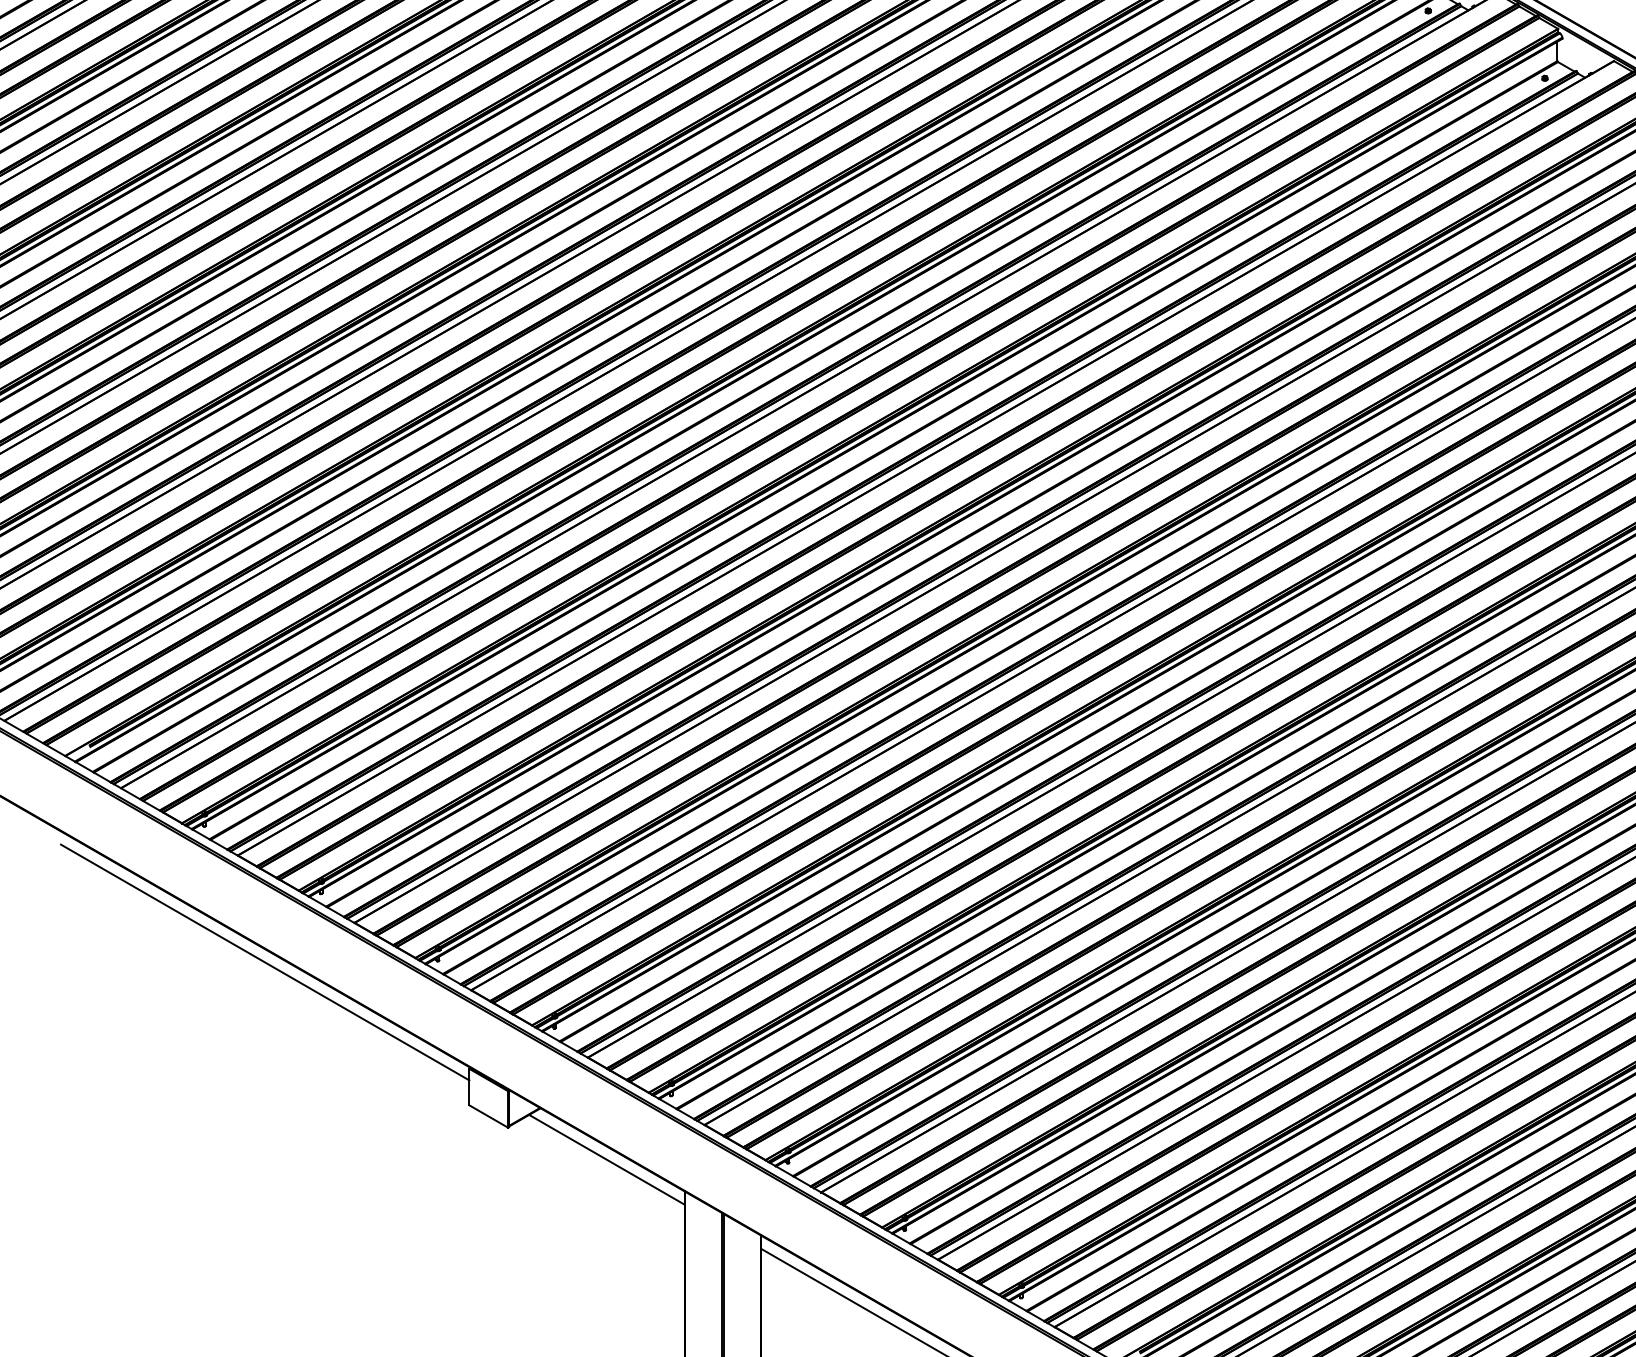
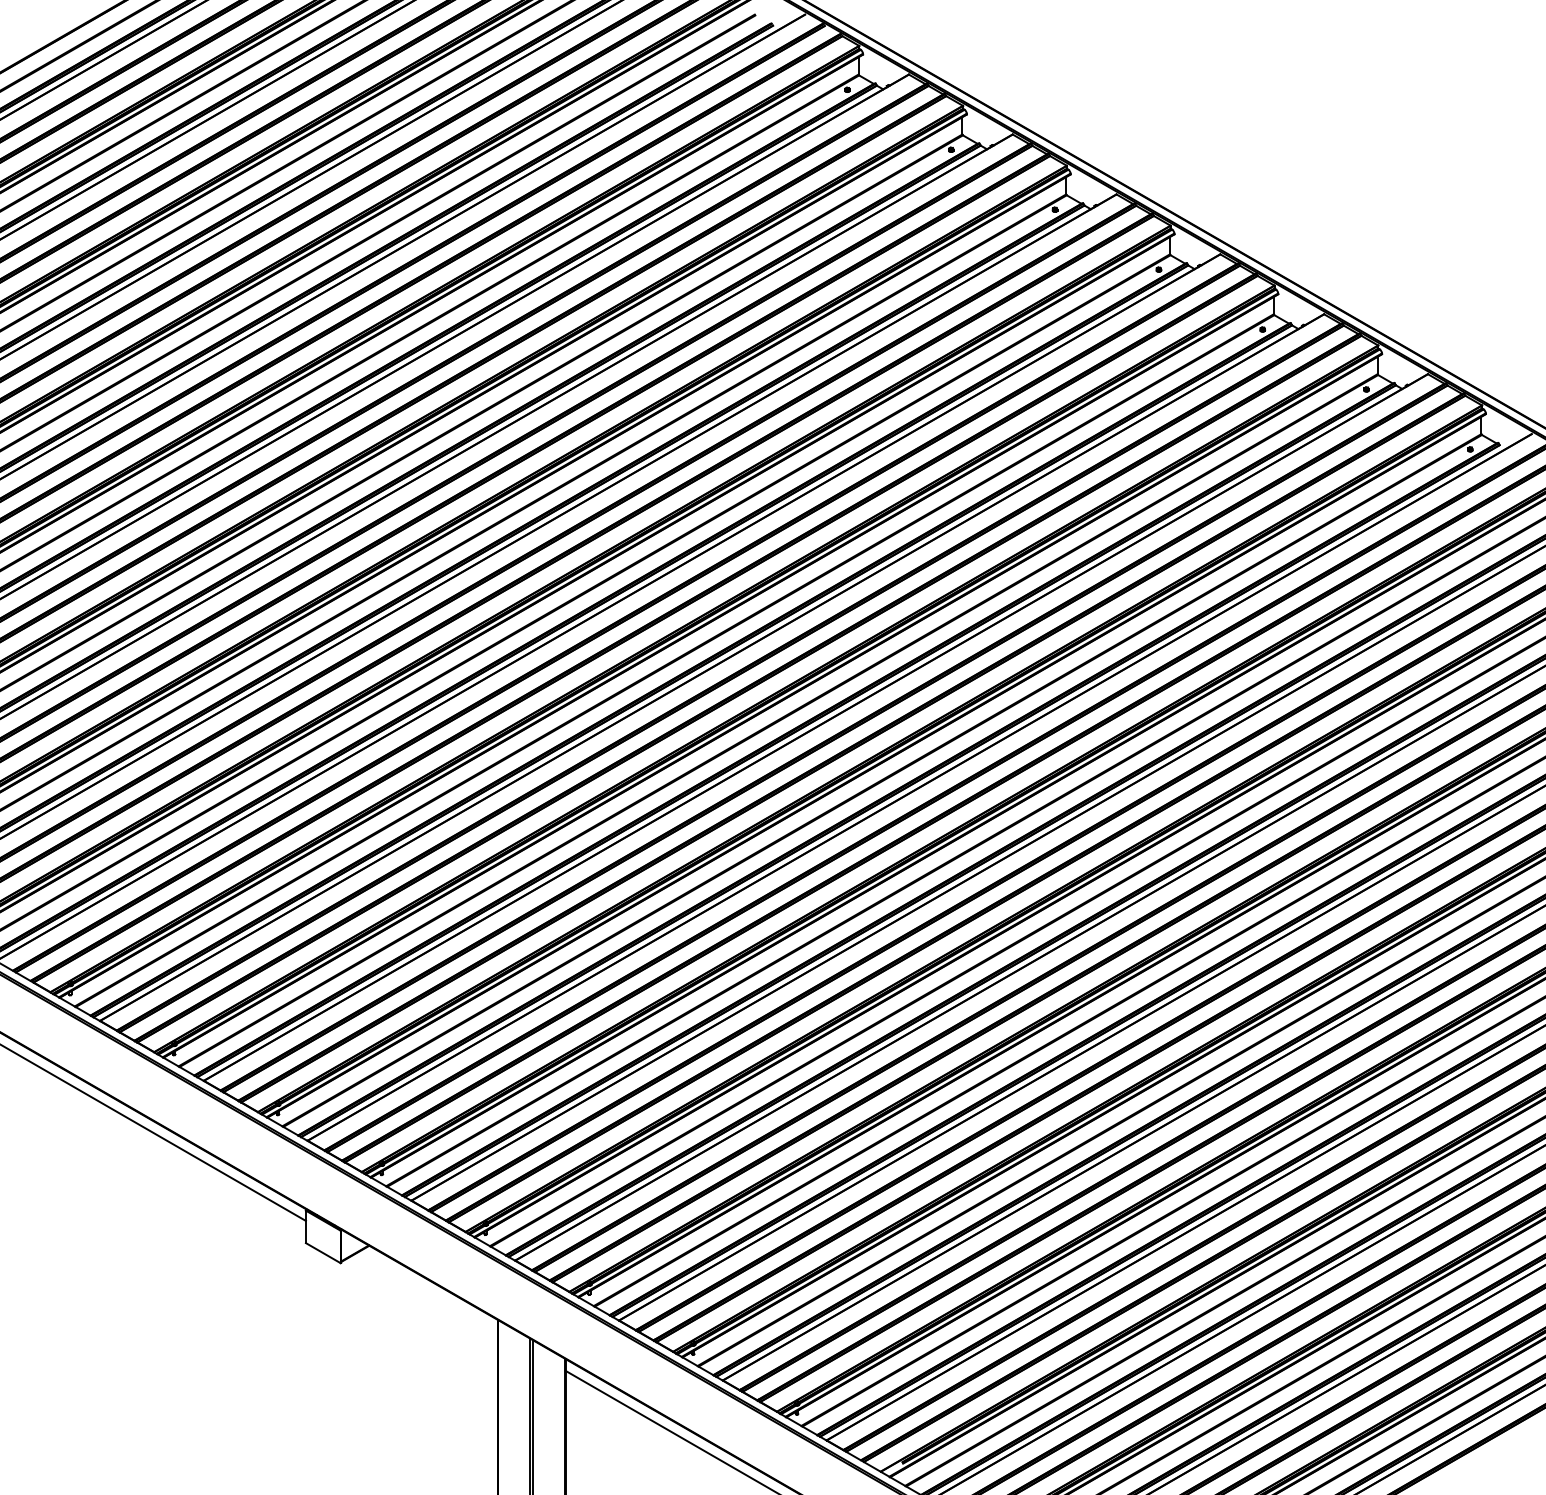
line: (607, 1159) -> (428, 1291), removed

